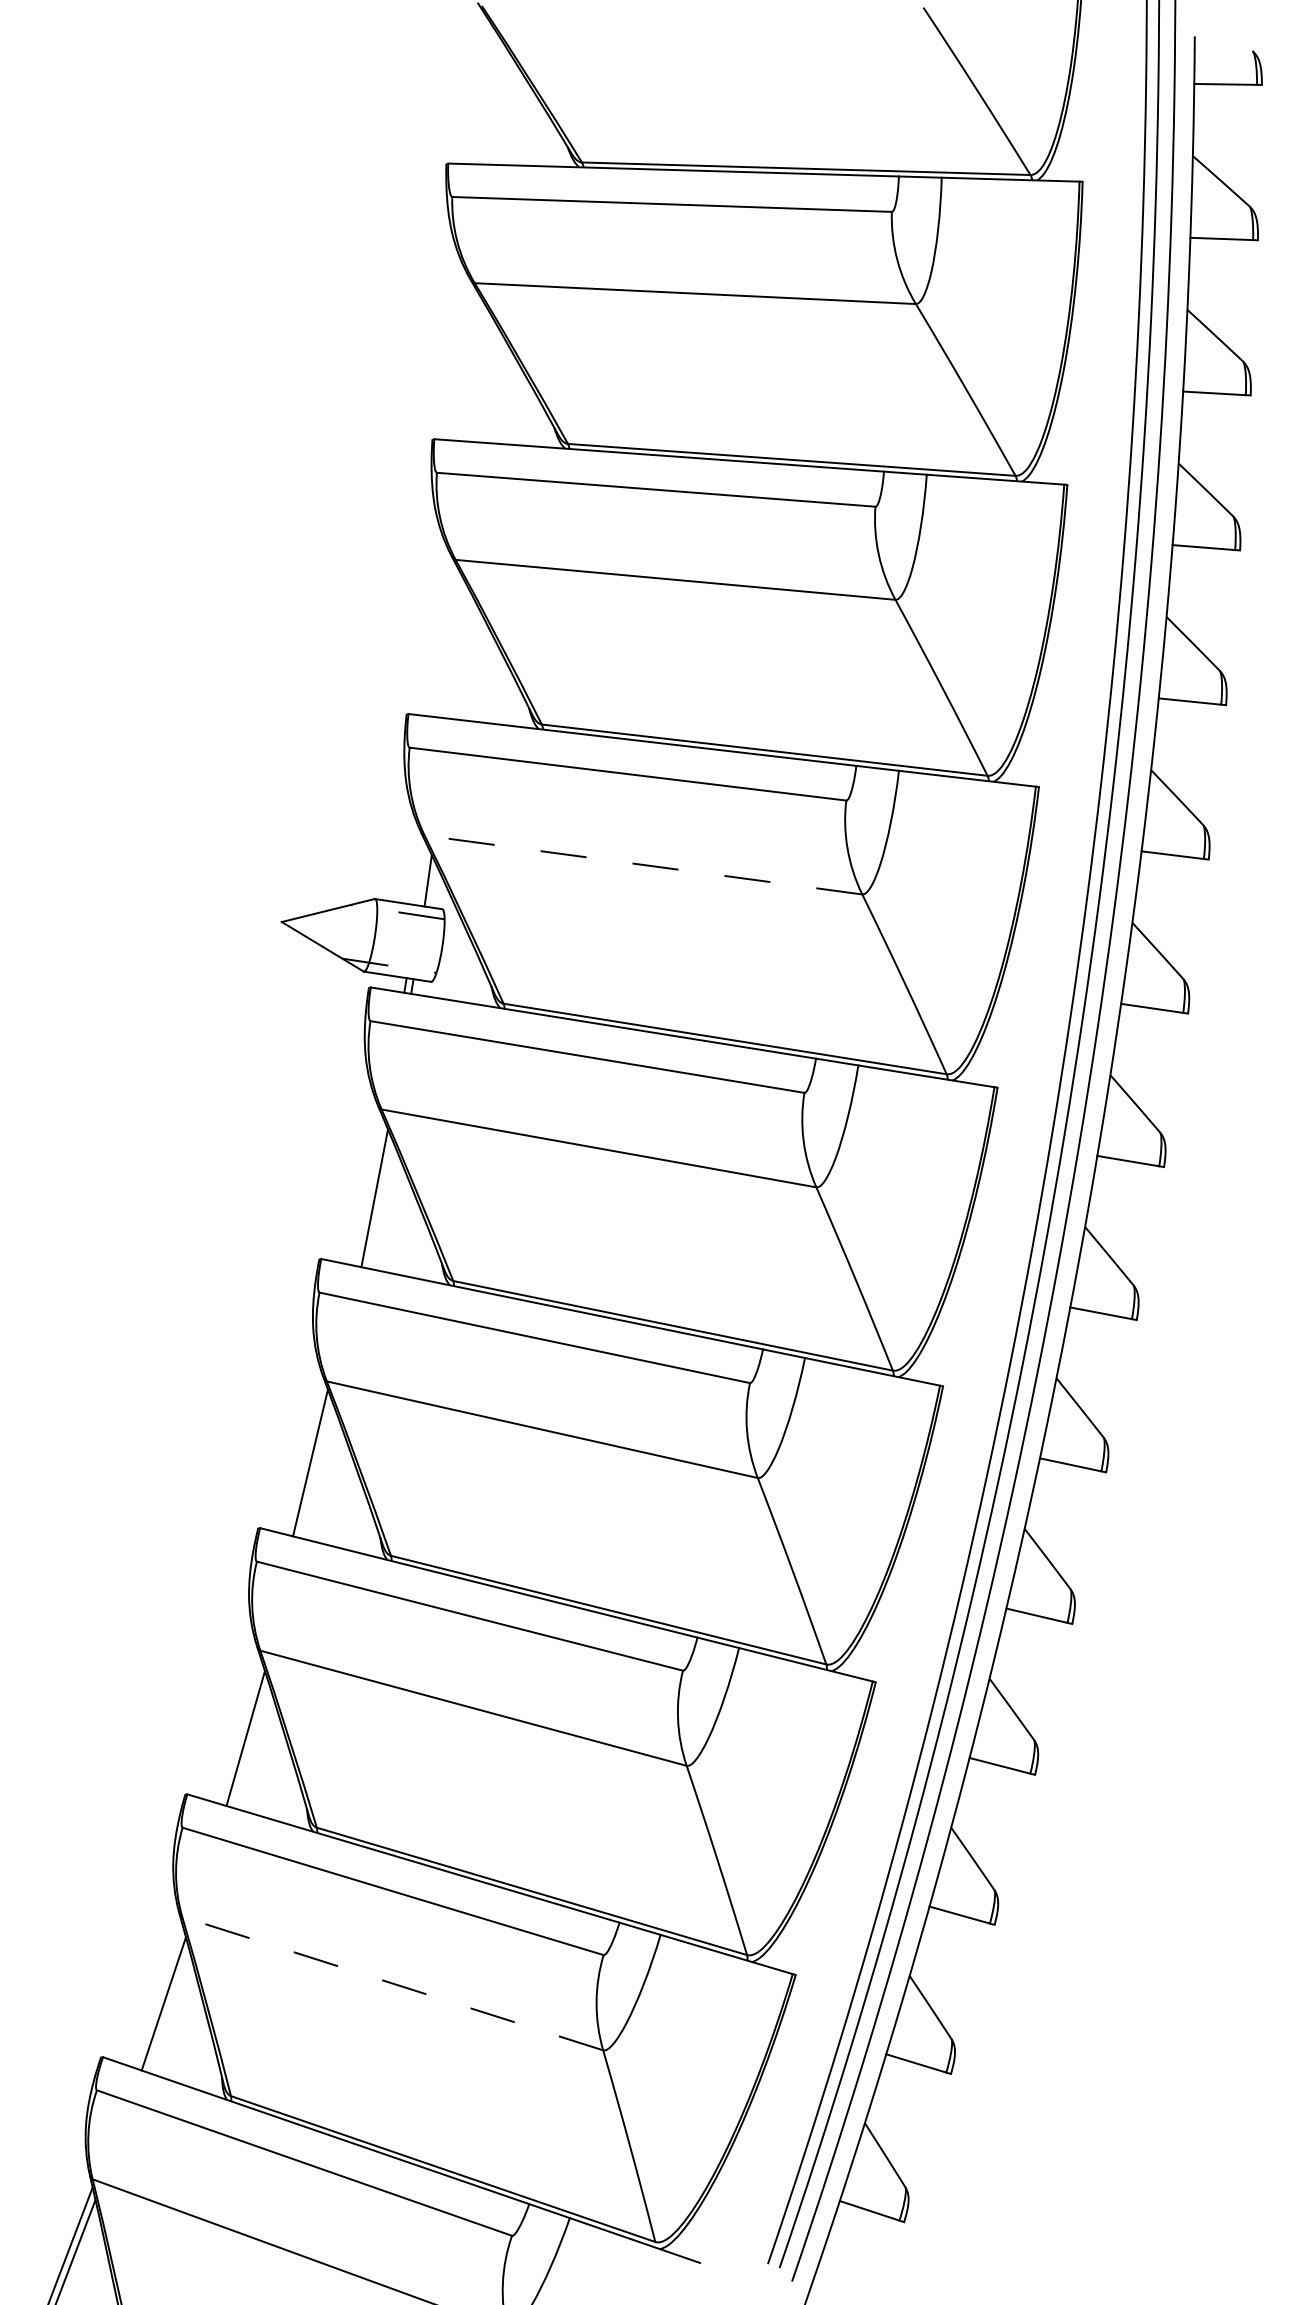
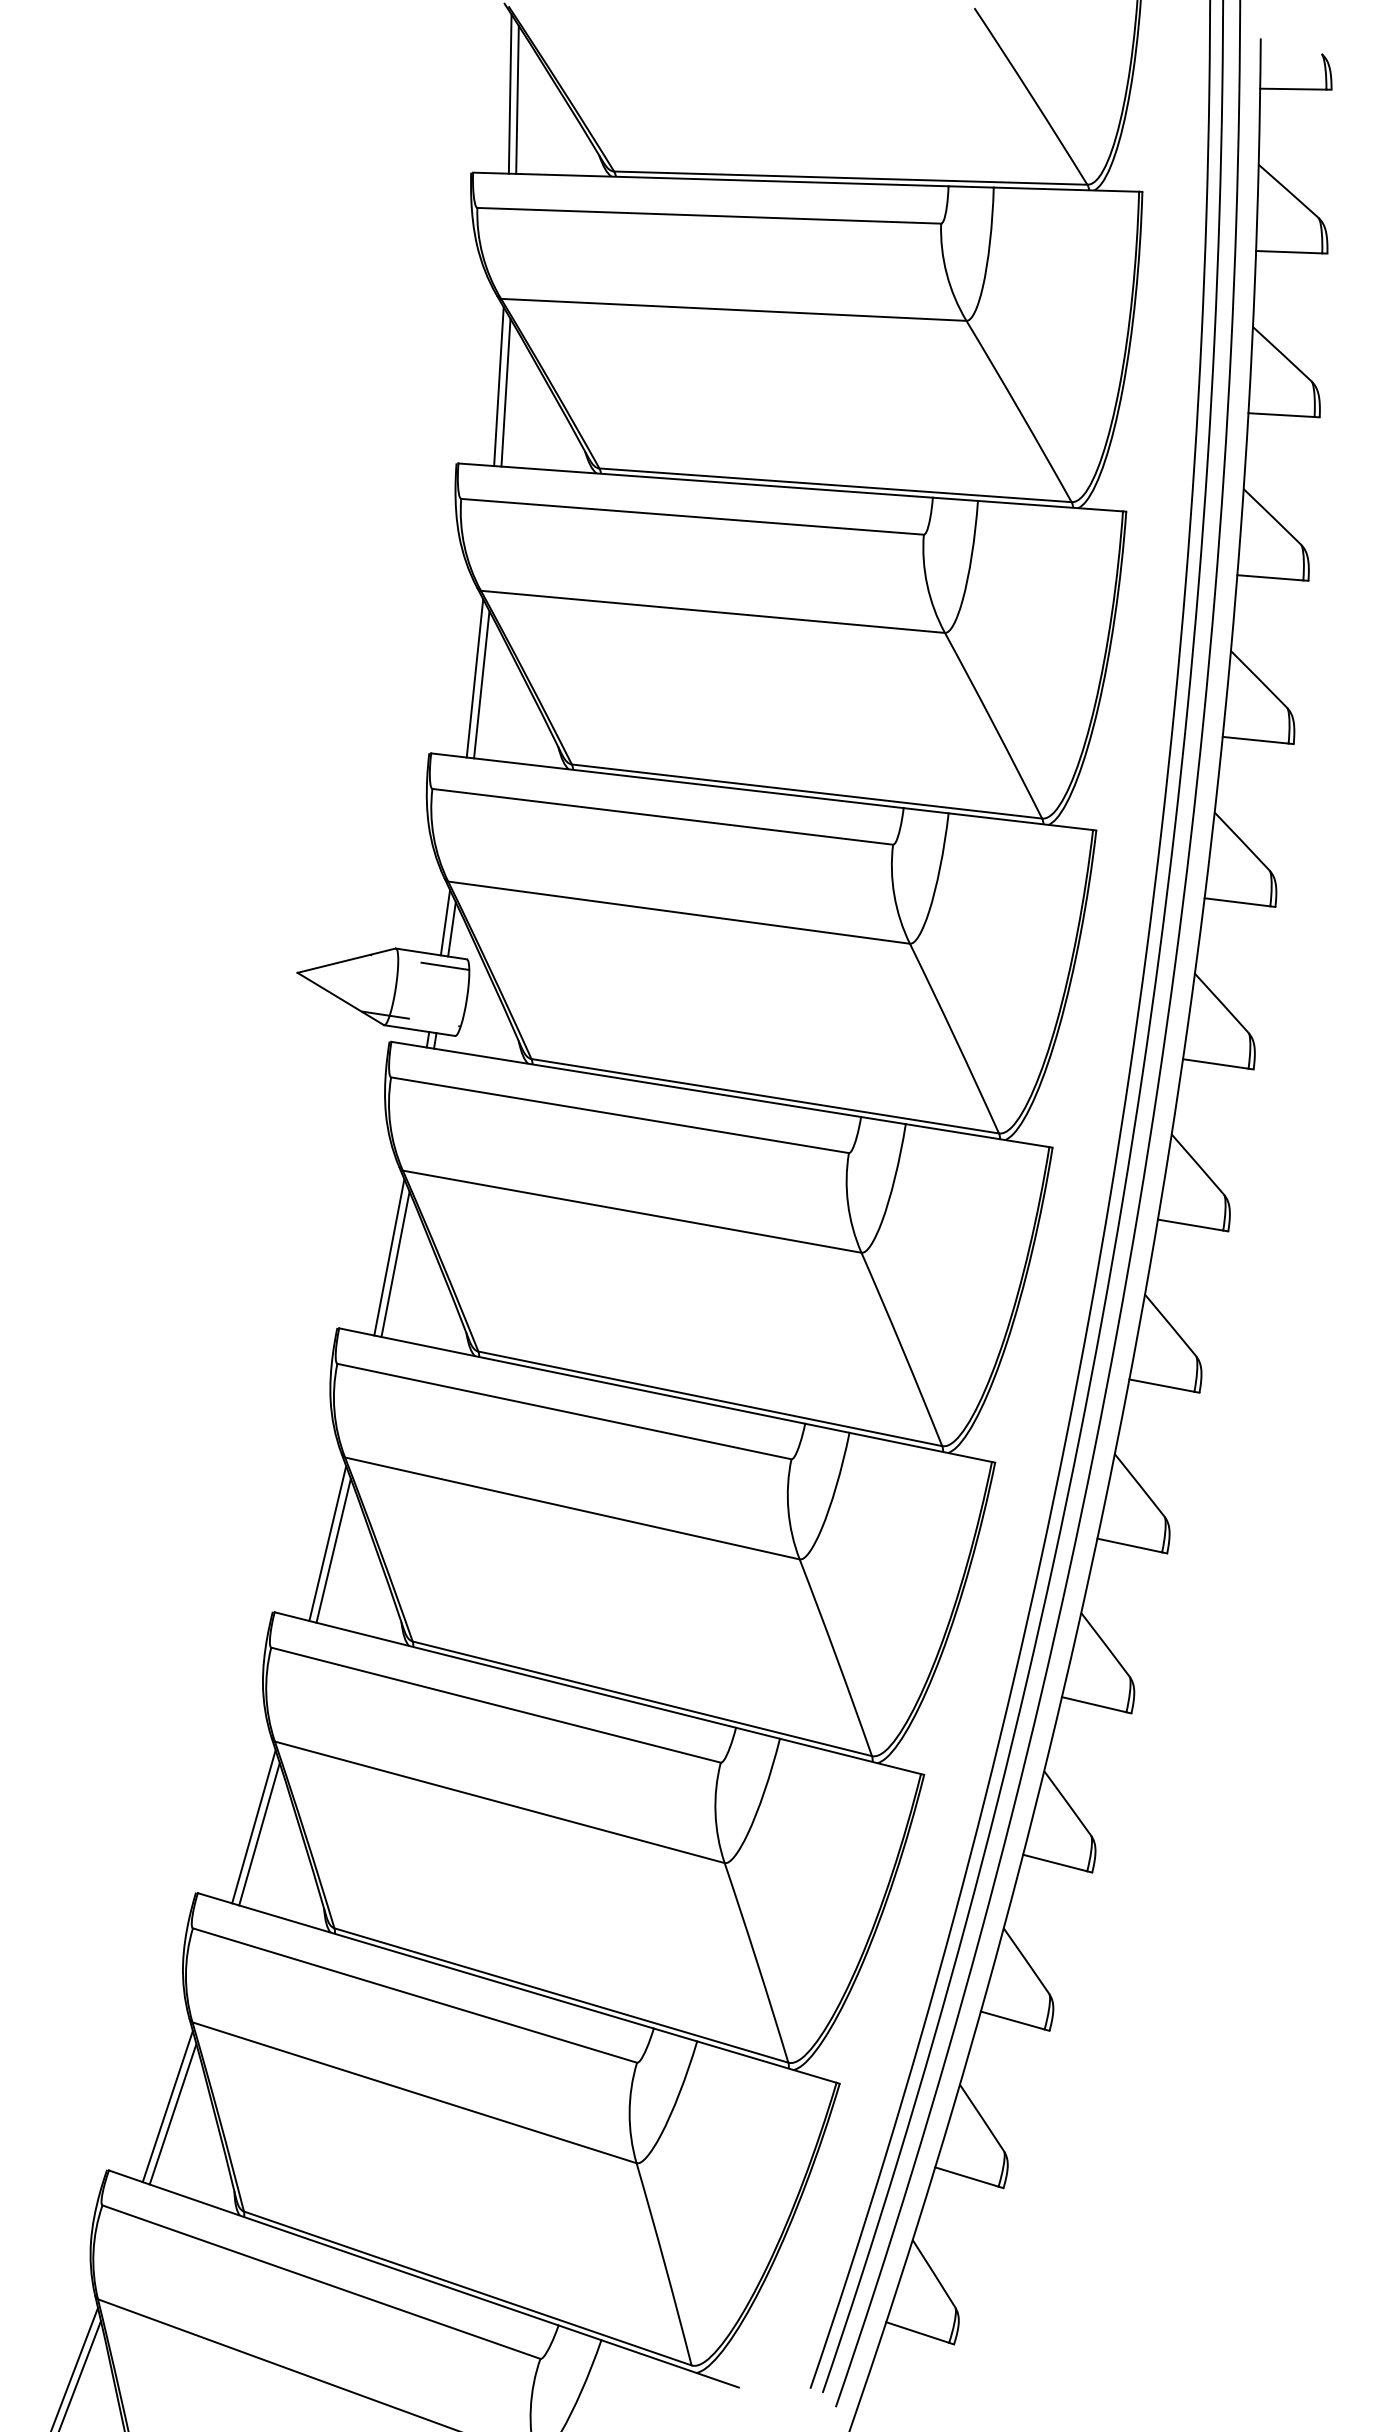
line: (483, 88) -> (510, 93), added
line: (490, 94) -> (517, 99), added
line: (472, 366) -> (498, 386), added
line: (479, 372) -> (506, 393), added
line: (449, 642) -> (474, 677), added
line: (456, 648) -> (481, 684), added
line: (643, 864) -> (679, 912), dashed -> solid
line: (421, 874) -> (444, 922), added
line: (368, 1191) -> (388, 1257), added
line: (315, 1469) -> (333, 1550), added
line: (240, 1731) -> (253, 1826), added
line: (392, 1983) -> (414, 2092), dashed -> solid
line: (158, 1996) -> (167, 2106), added

